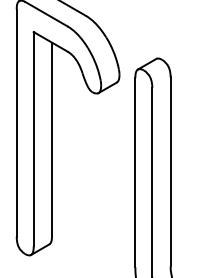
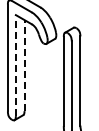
line: (32, 139) -> (15, 65), solid -> dashed
line: (51, 139) -> (24, 65), solid -> dashed

